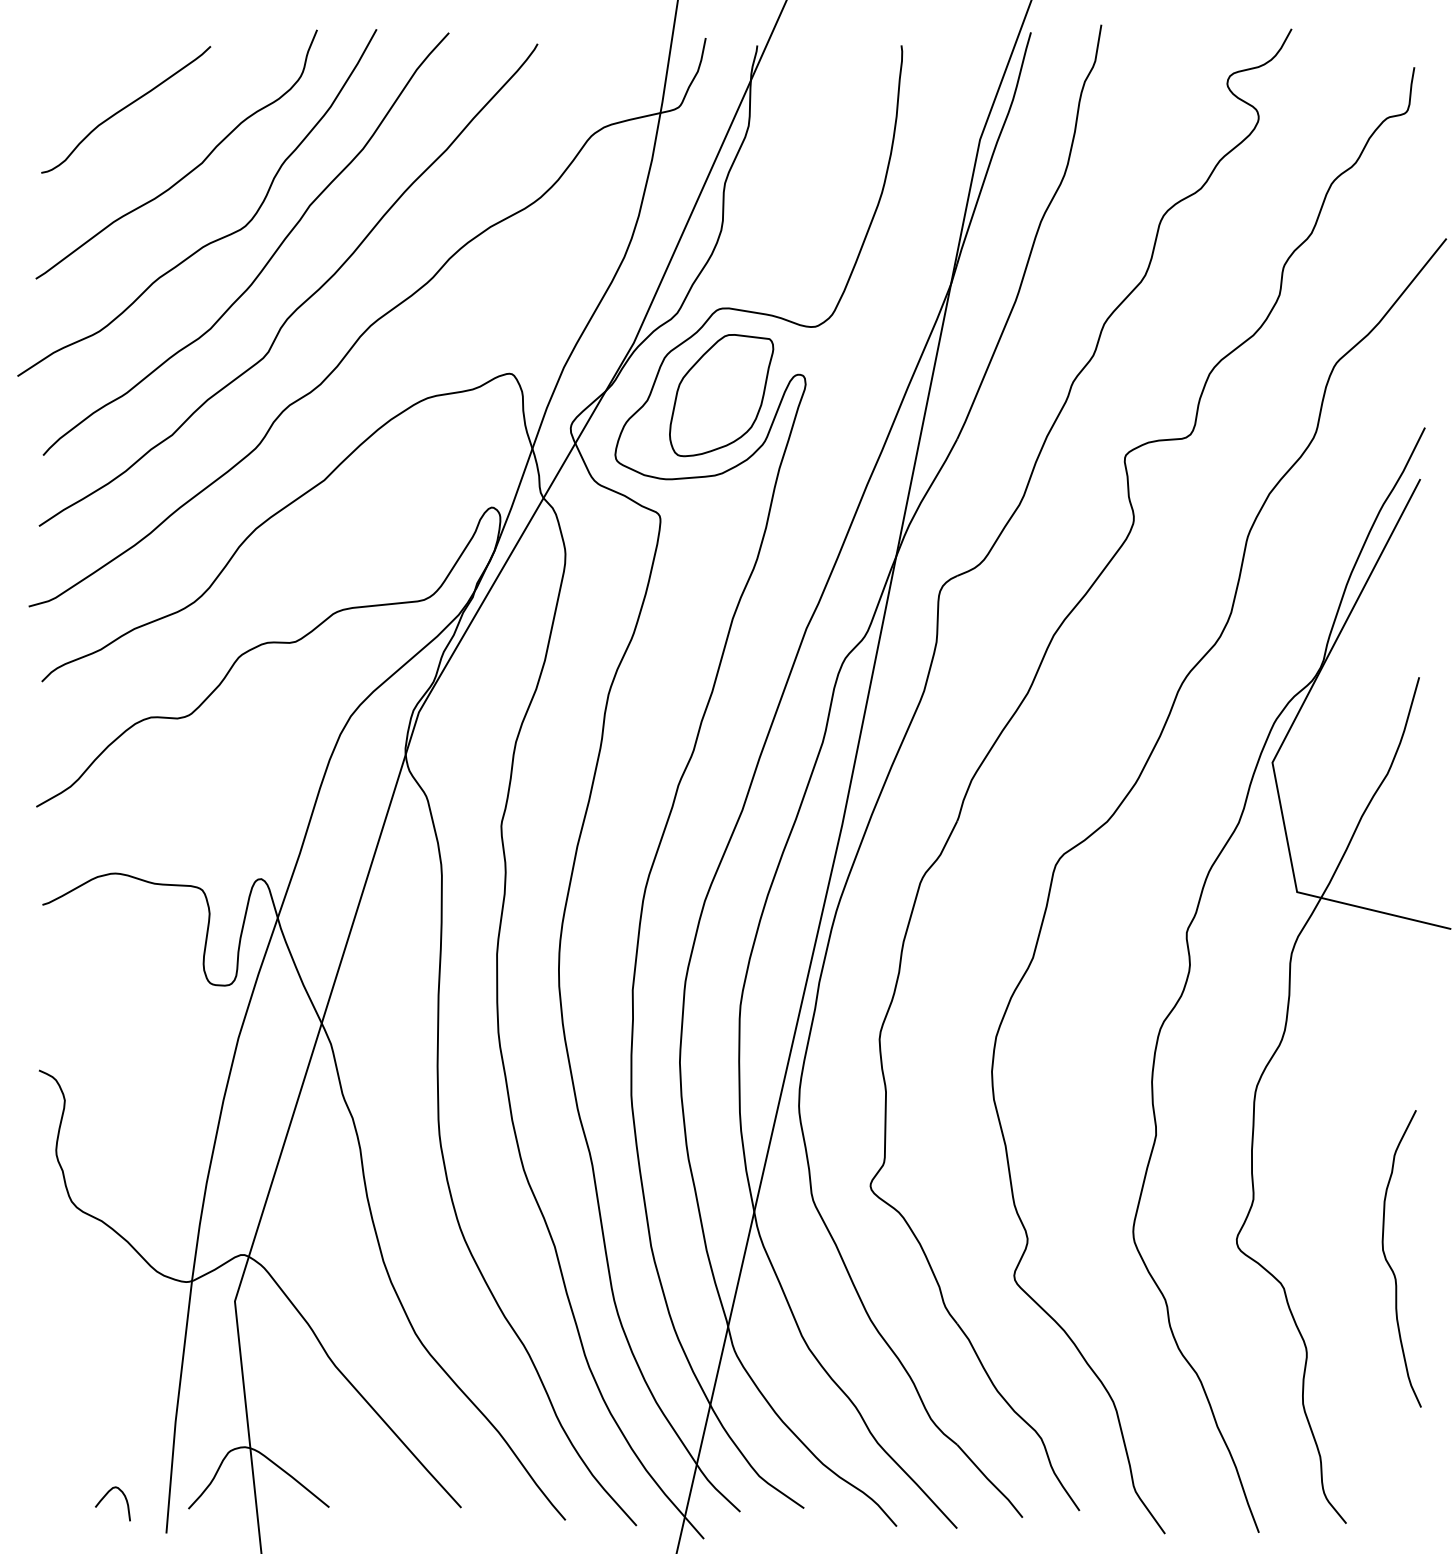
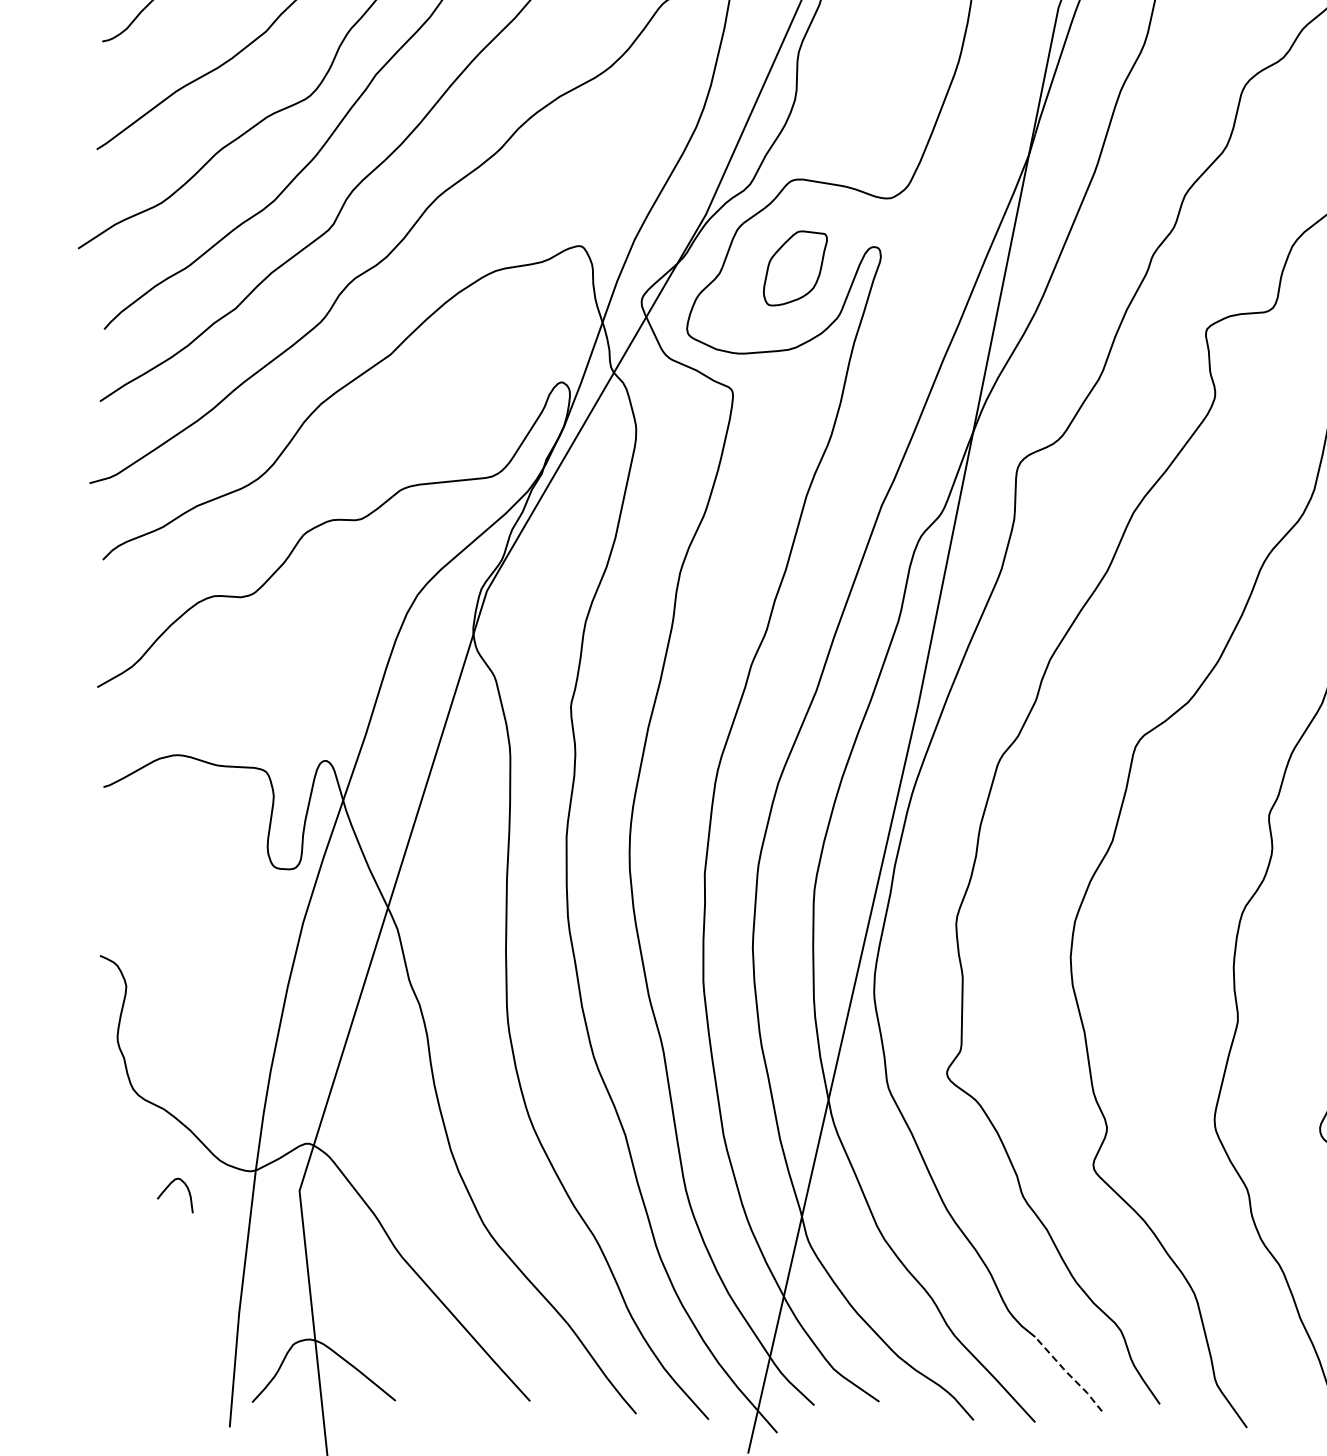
part: (721, 395) -> (795, 268), size x0.6
line: (990, 1481) -> (1069, 1374), solid -> dashed
curve: (103, 1499) -> (165, 1191), moved

